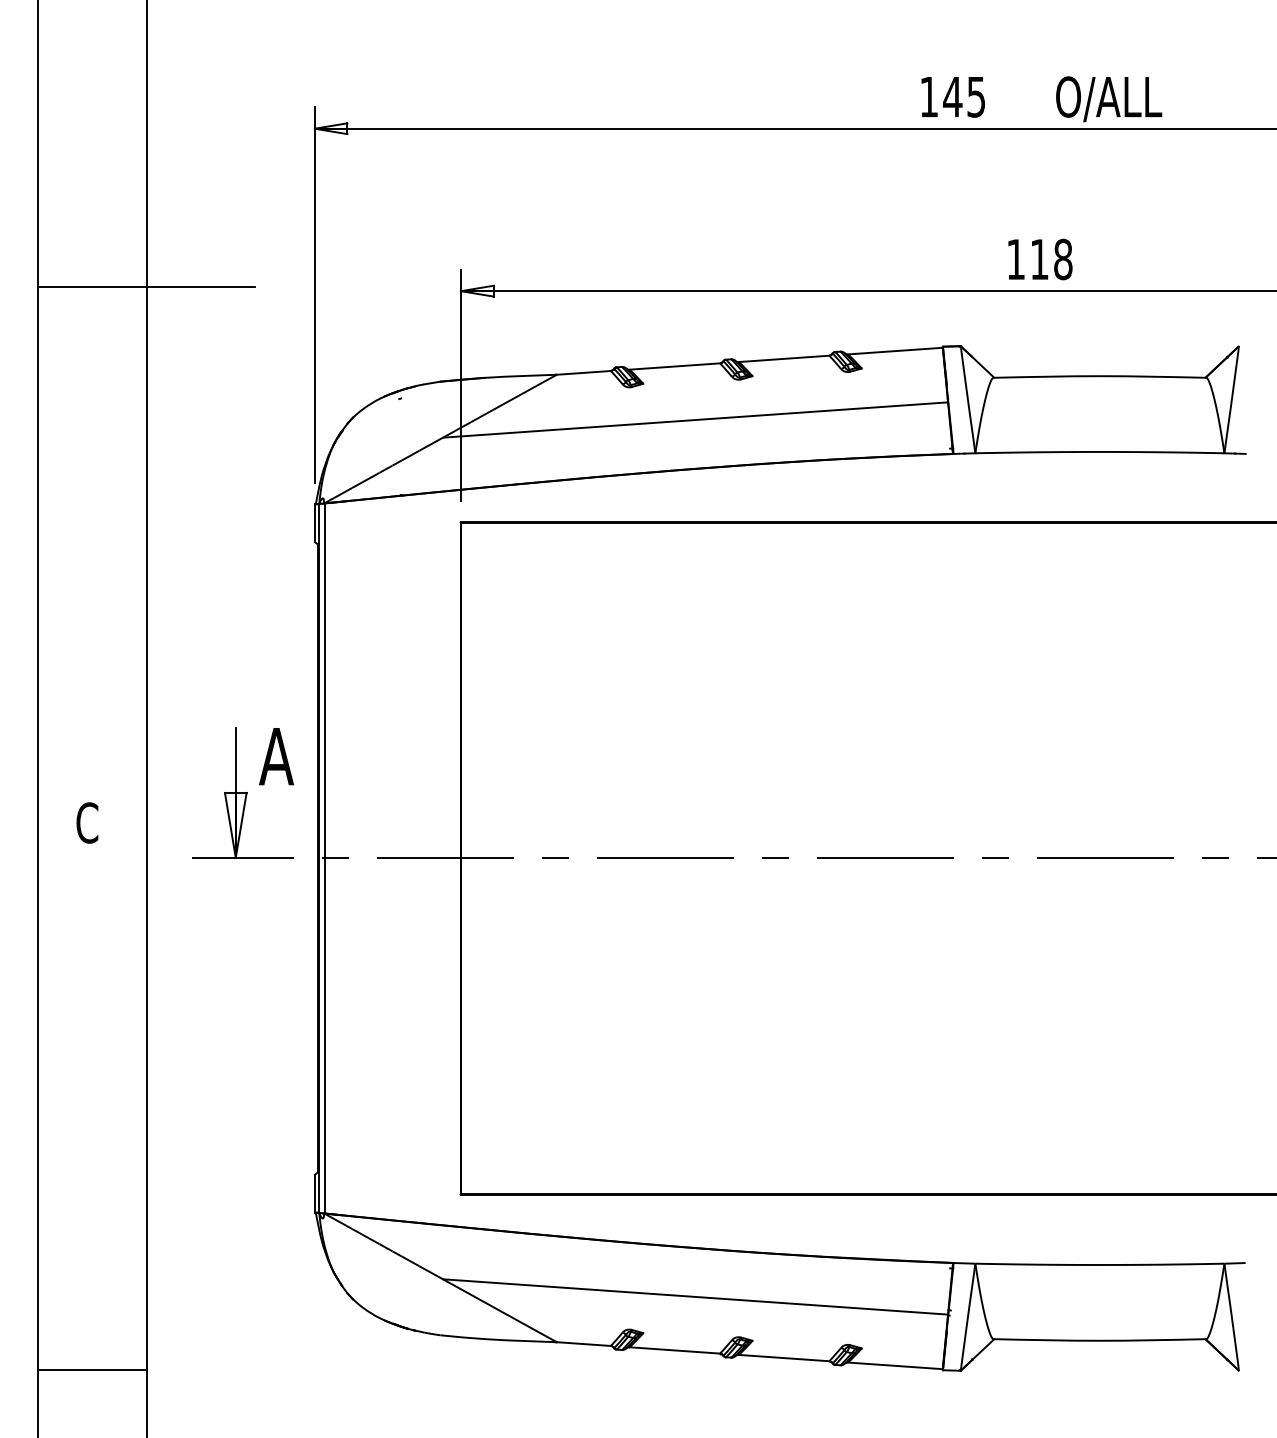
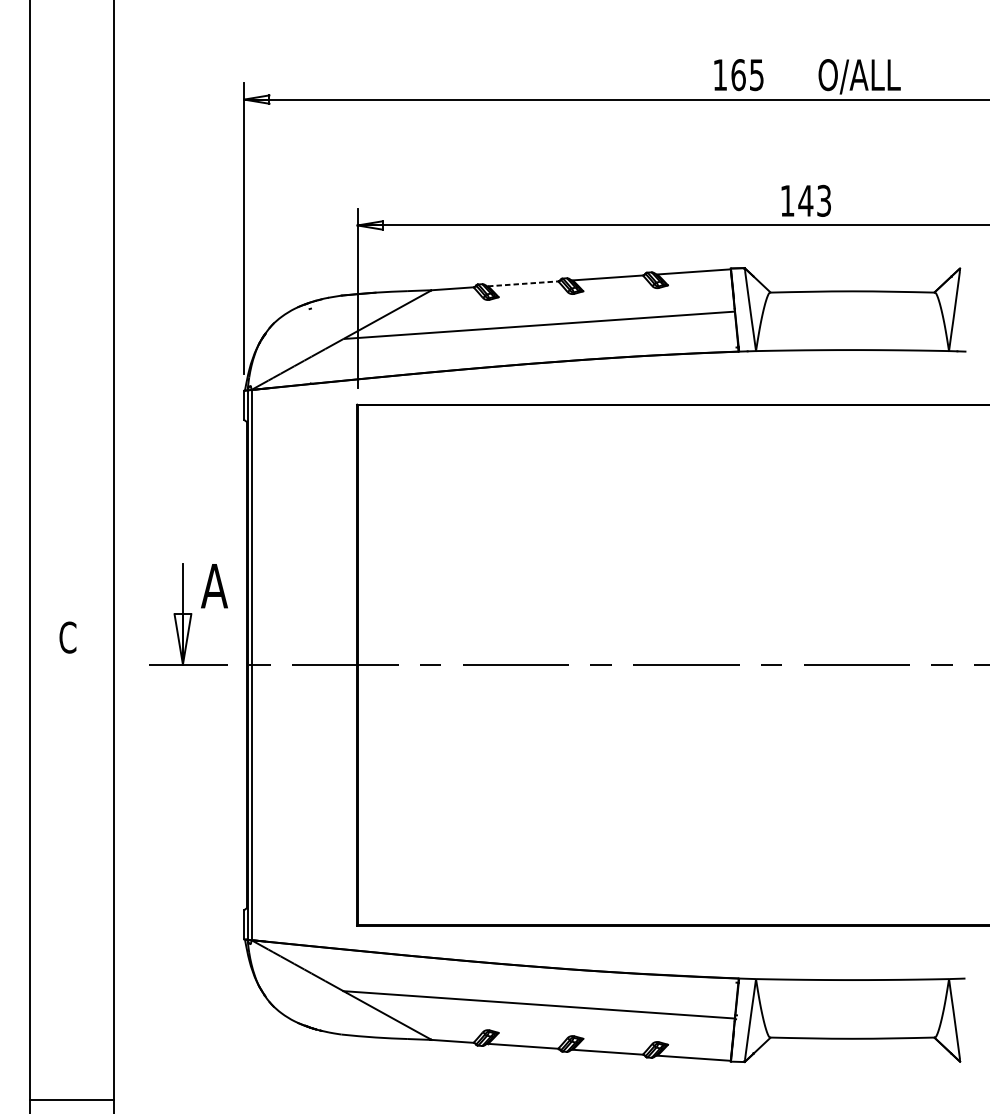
text: (952, 96) -> (738, 74), 145 -> 165
text: (1050, 259) -> (814, 200), 118 -> 143
line: (146, 286) -> (113, 221), removed
line: (675, 366) -> (523, 283), solid -> dashed
line: (92, 1369) -> (71, 1099), moved

